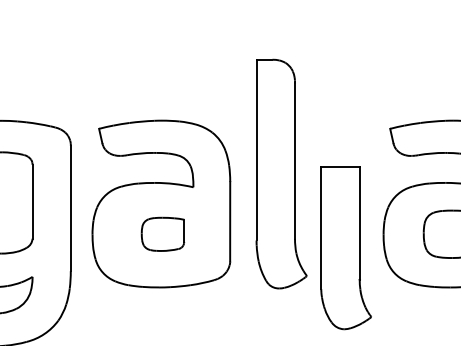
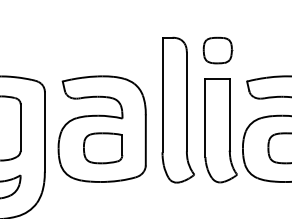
part: (343, 79) -> (217, 50), added
part: (163, 234) -> (103, 148), size x1.43
part: (344, 247) -> (220, 130), moved

